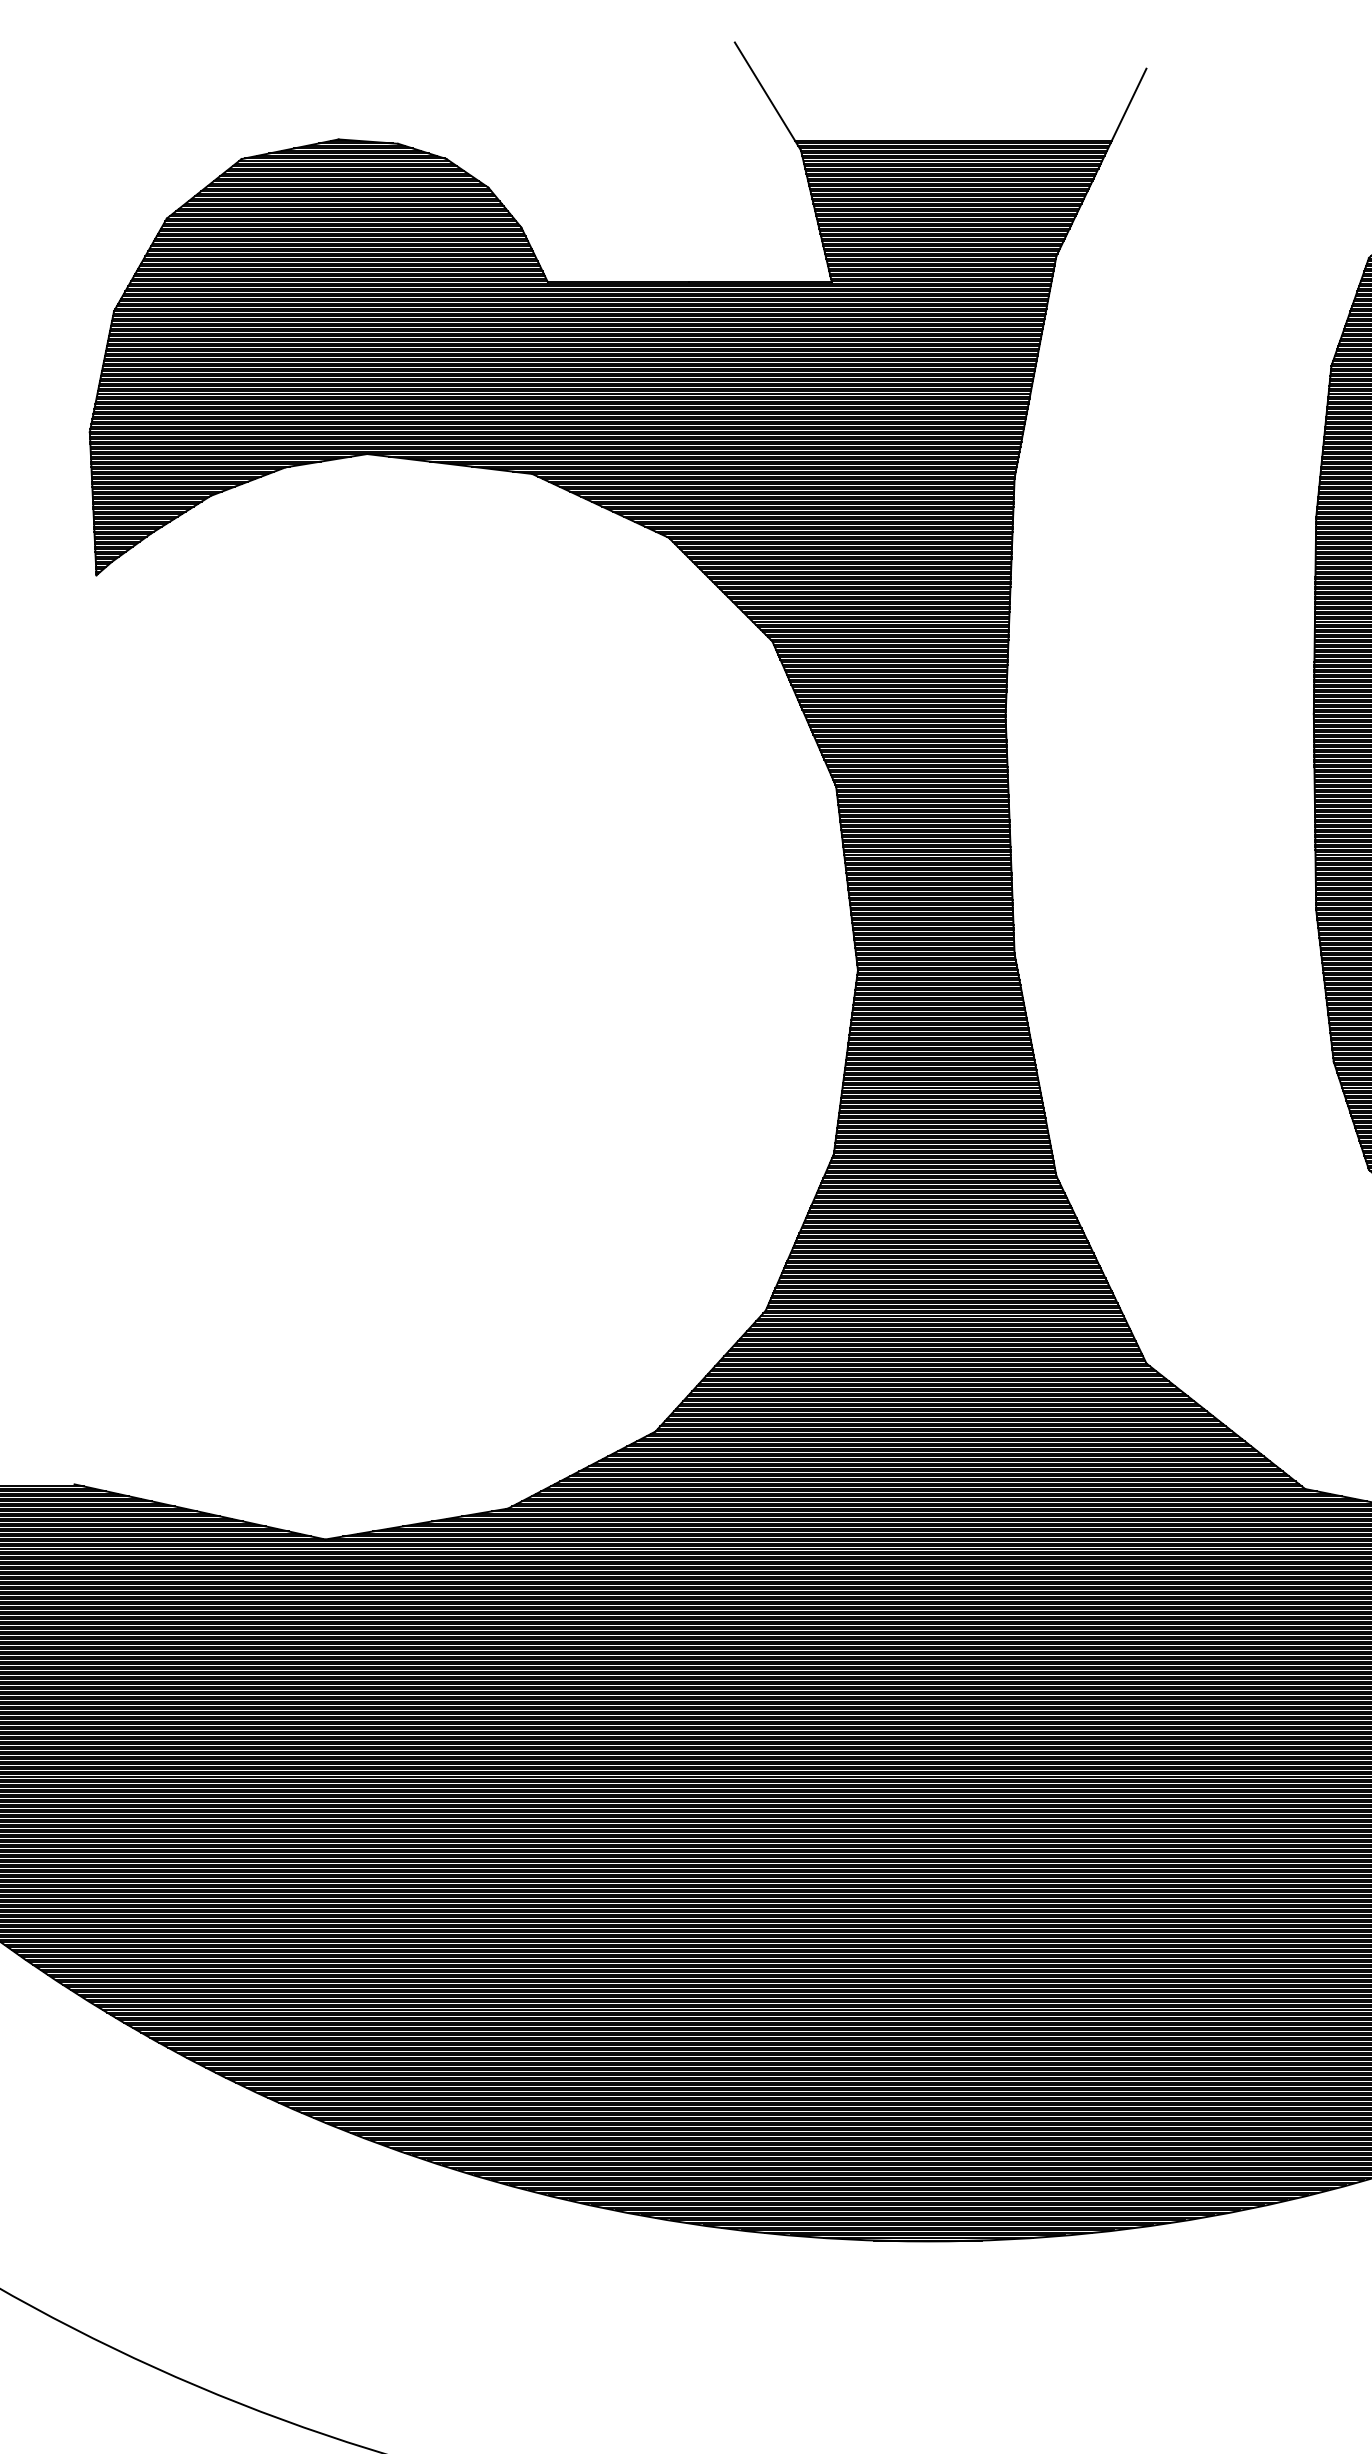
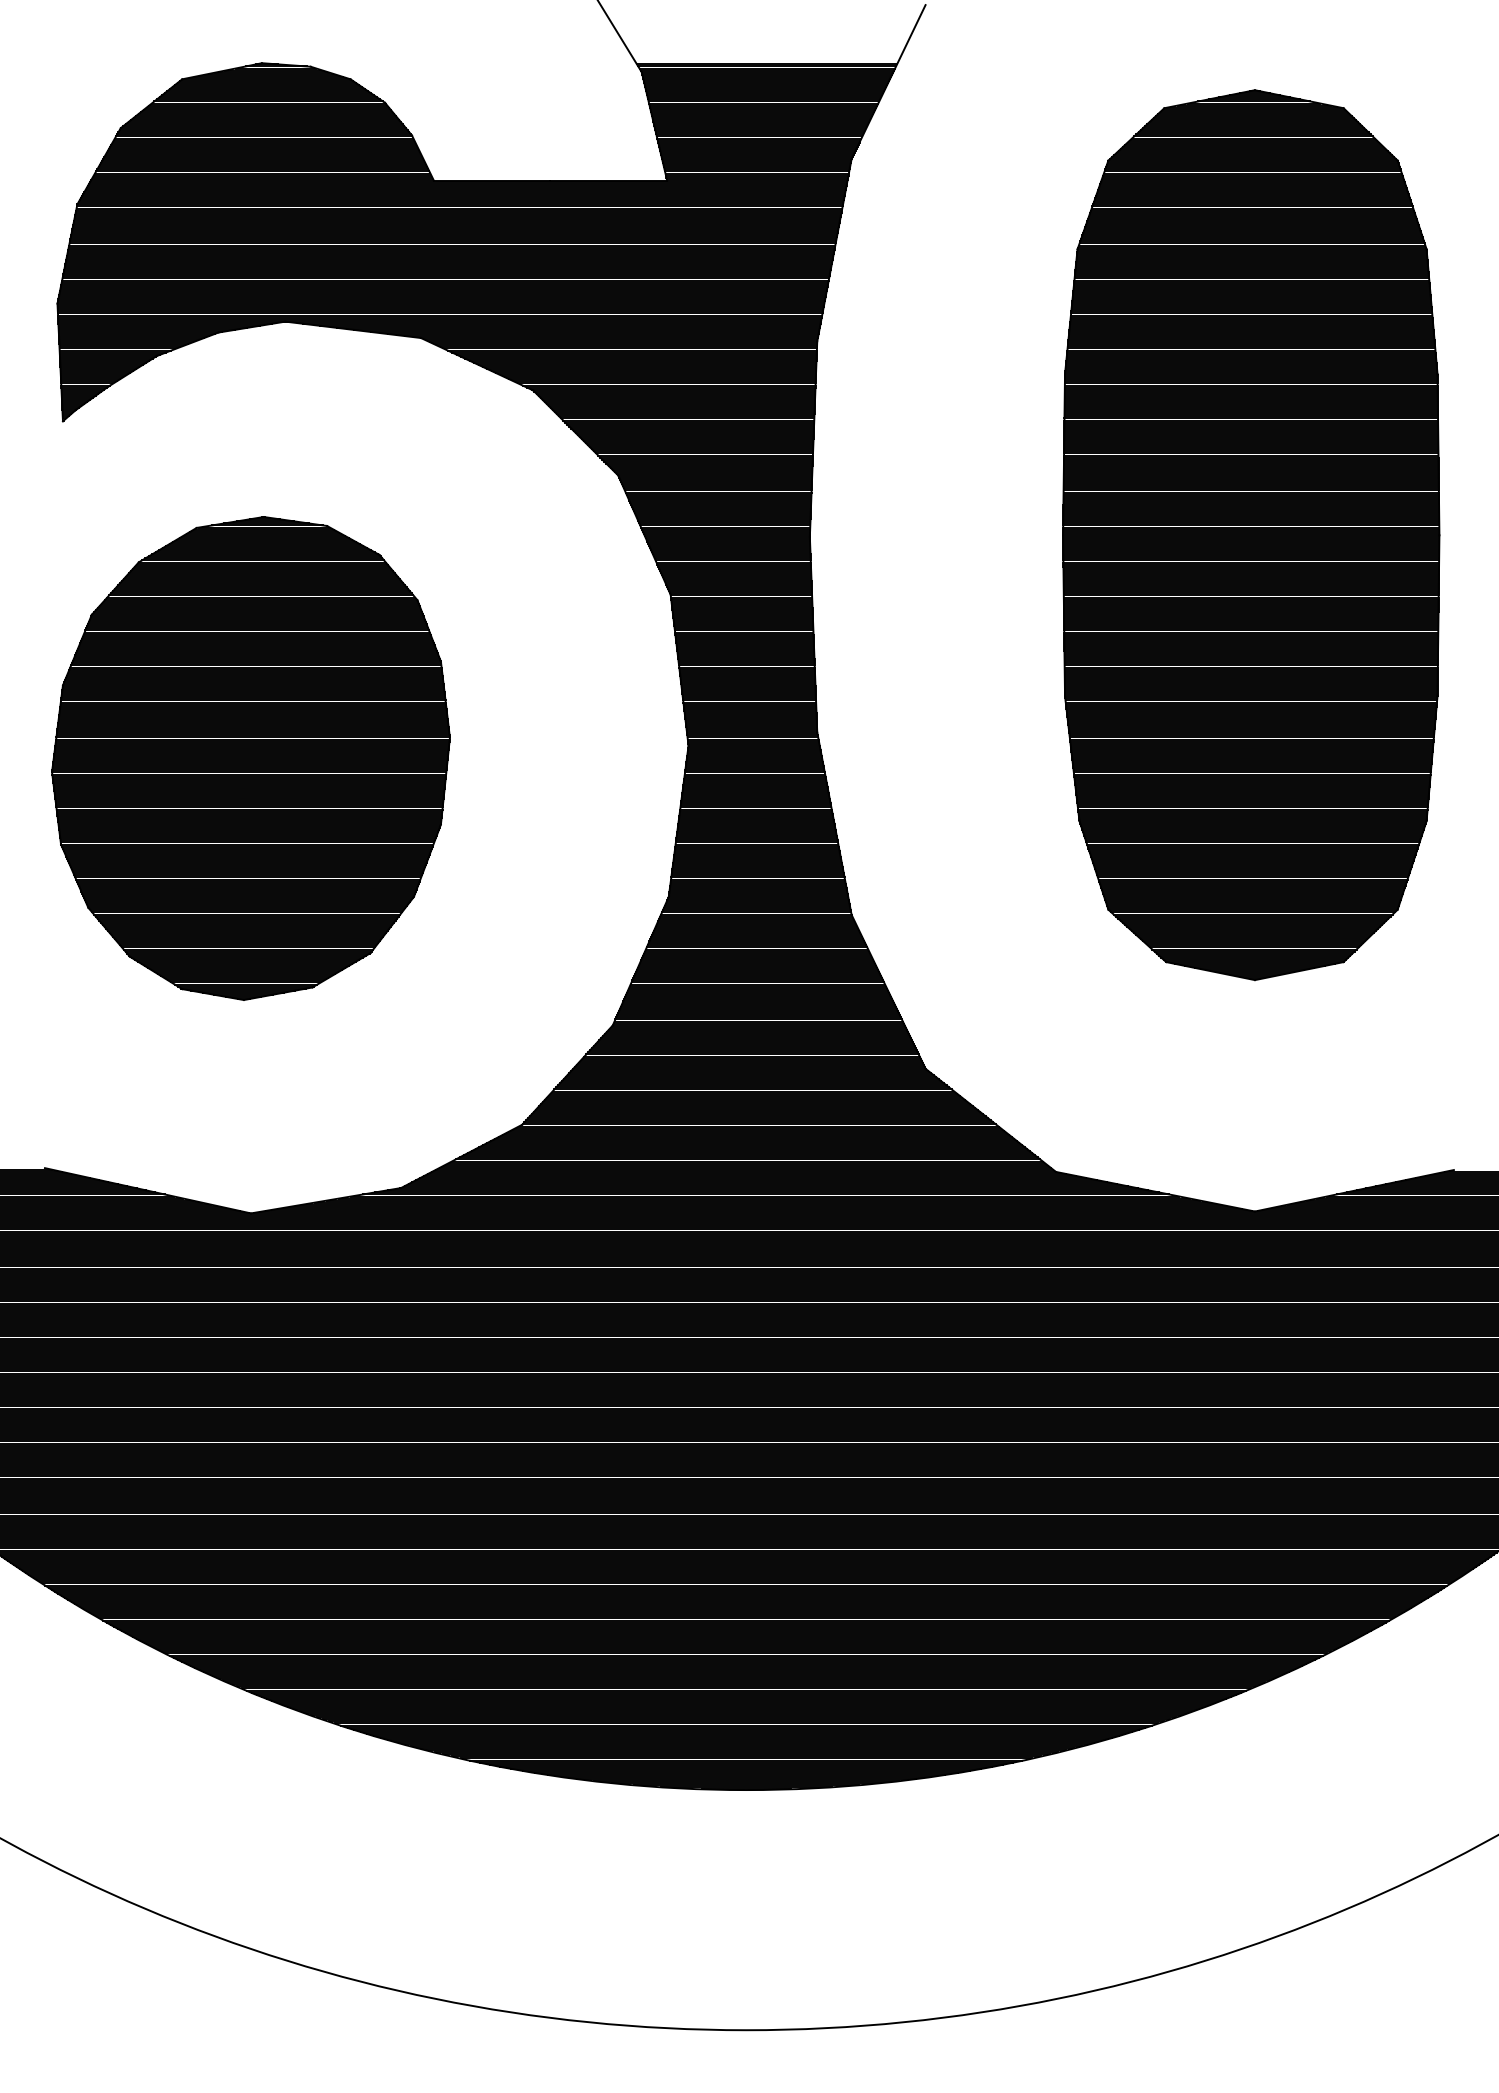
part: (324, 985) -> (250, 758), added

